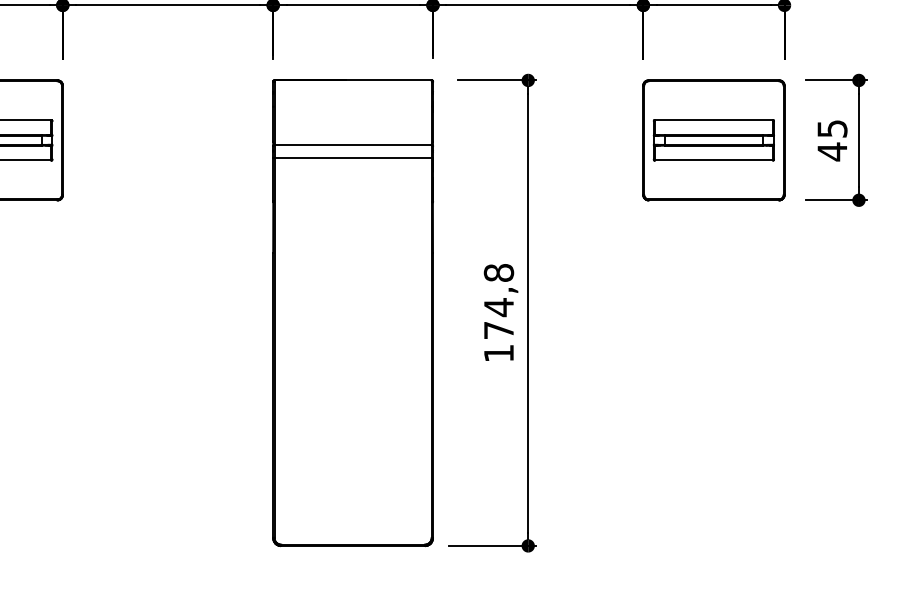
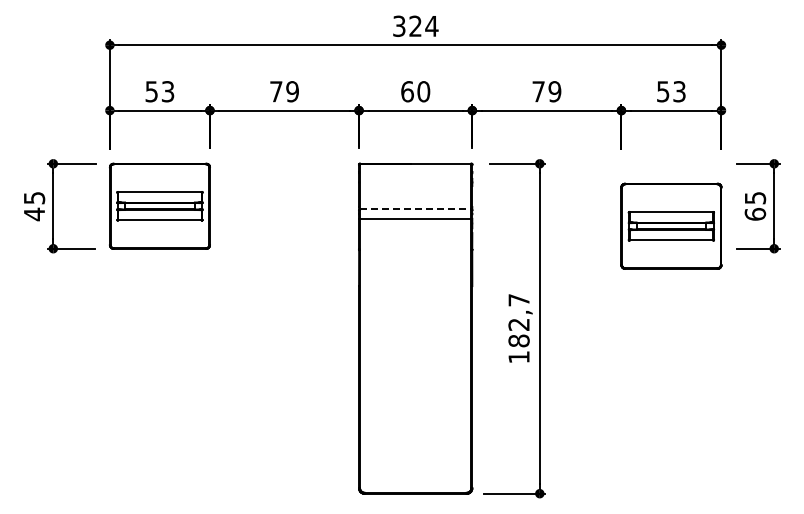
part: (714, 139) -> (671, 225), moved
line: (352, 144) -> (415, 209), solid -> dashed
text: (832, 151) -> (755, 214), 45 -> 65
text: (498, 301) -> (518, 320), 174,8 -> 182,7

